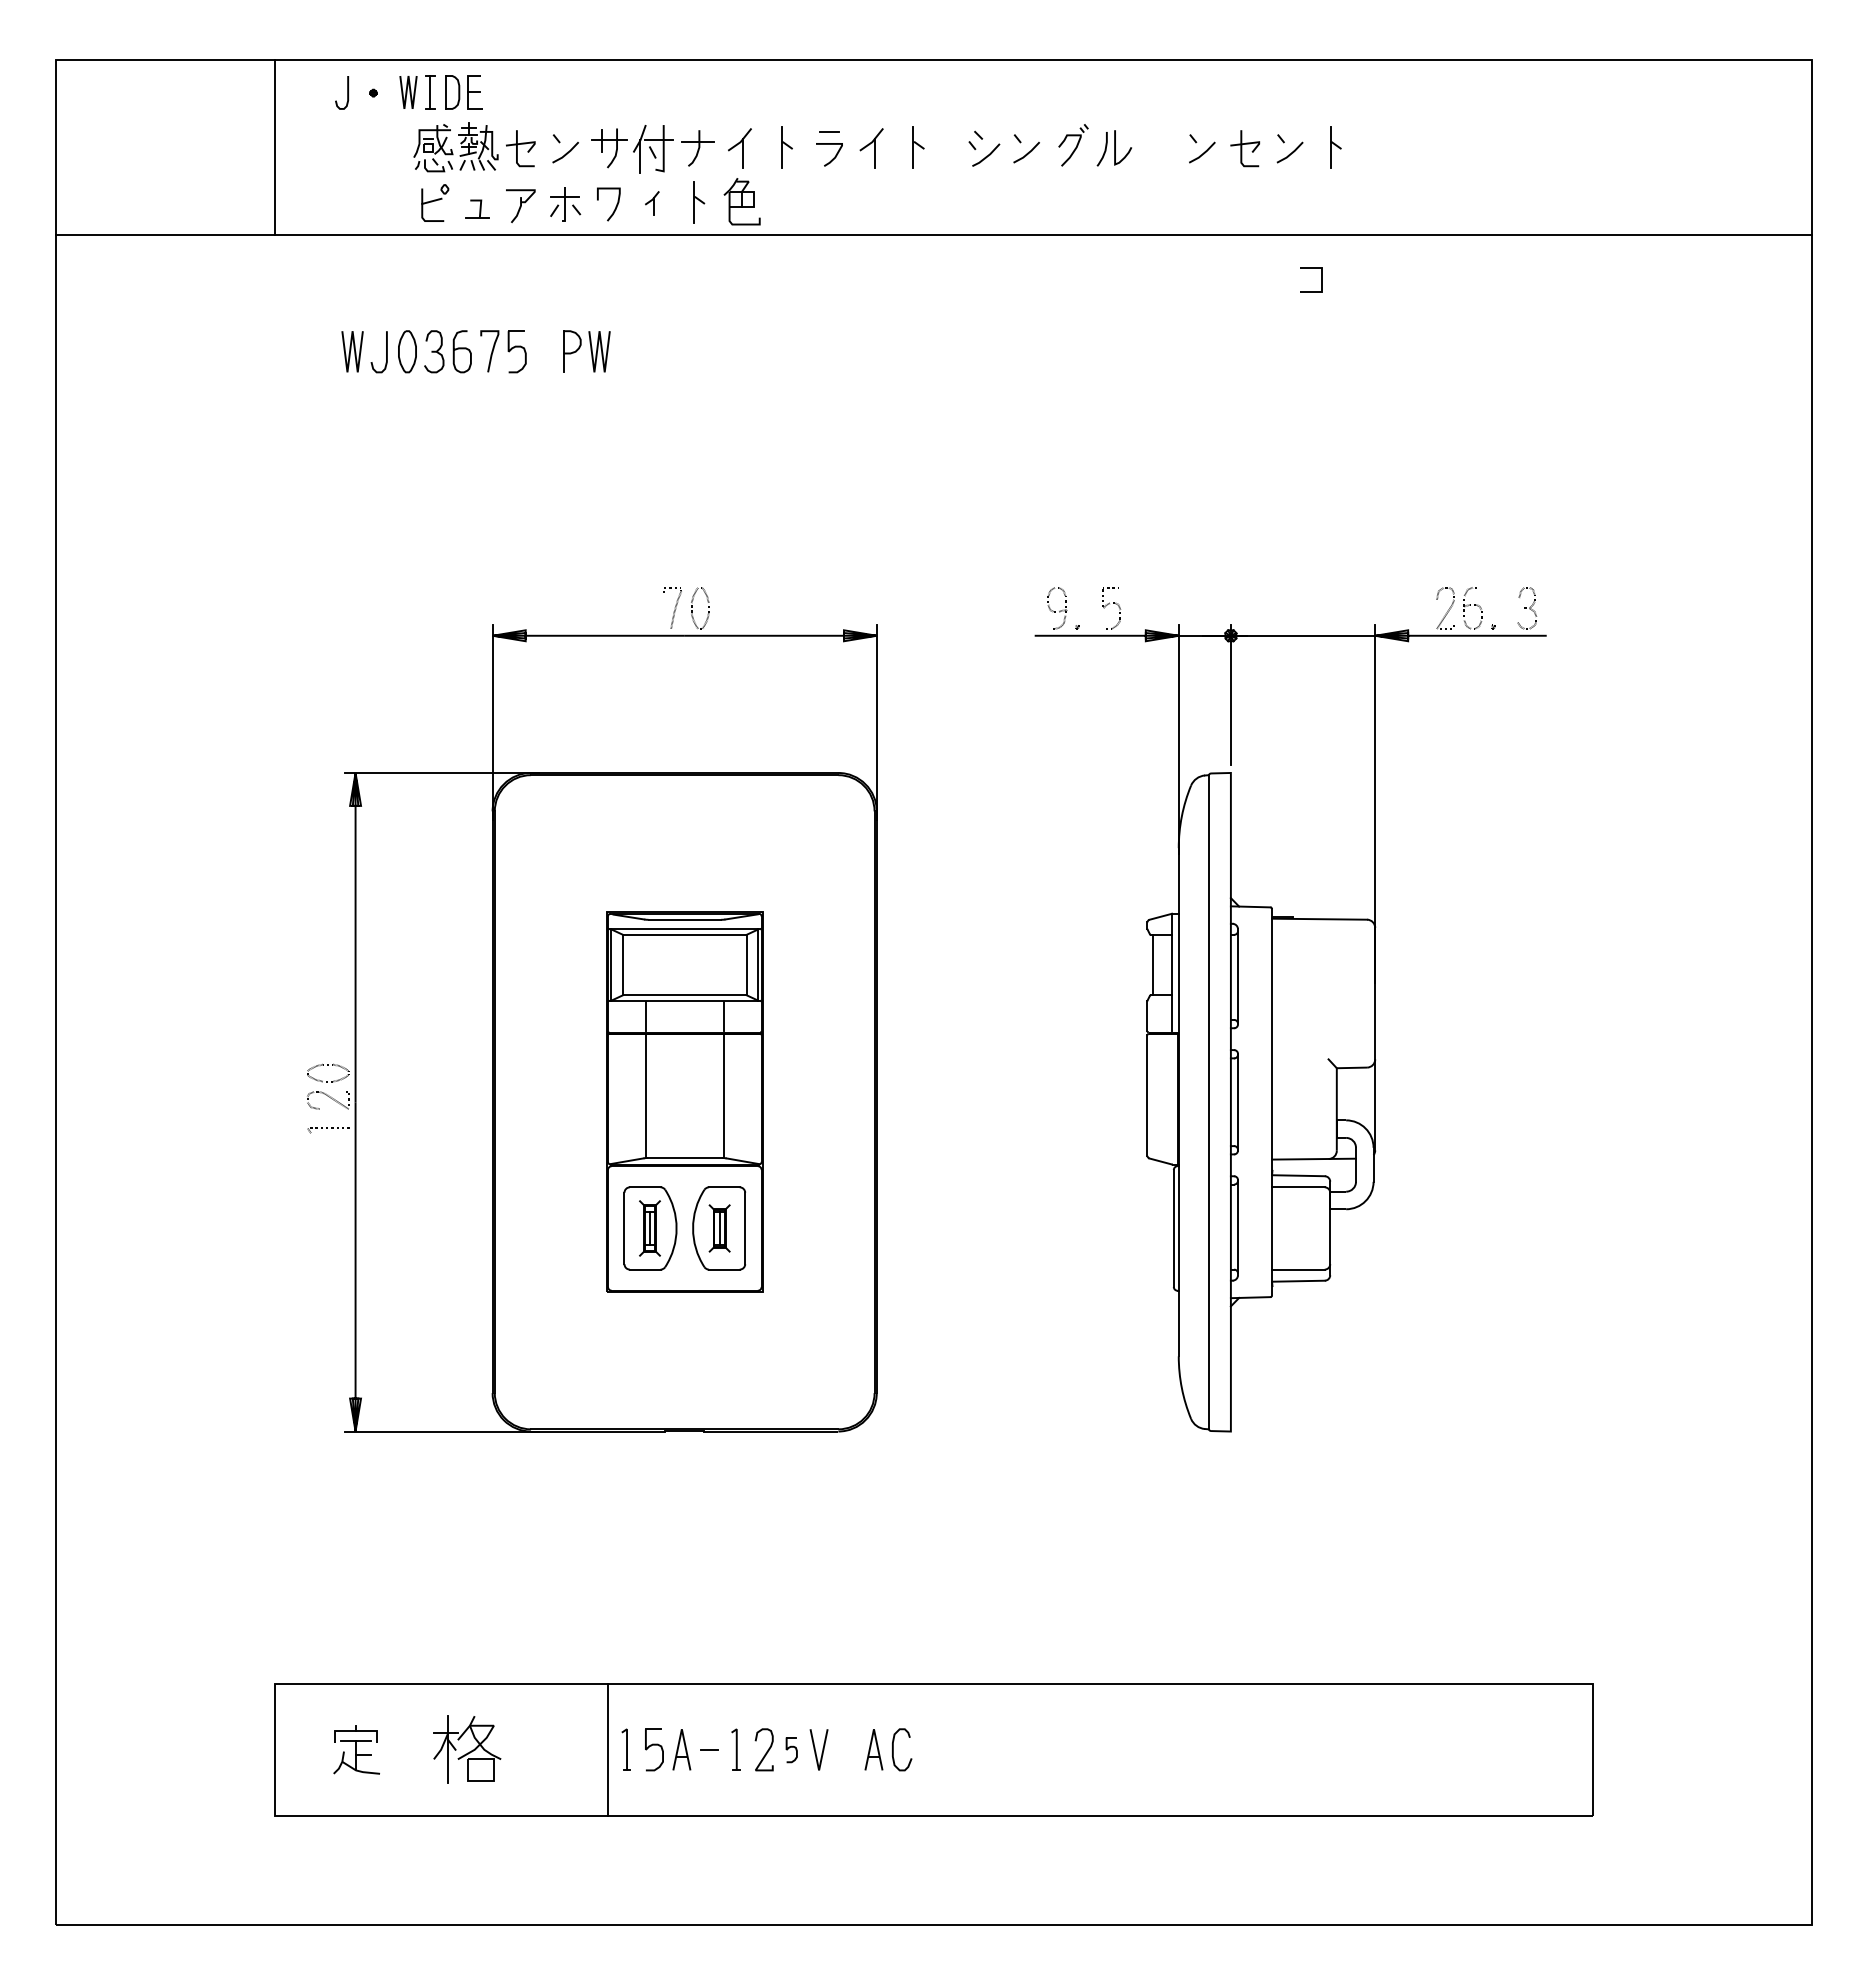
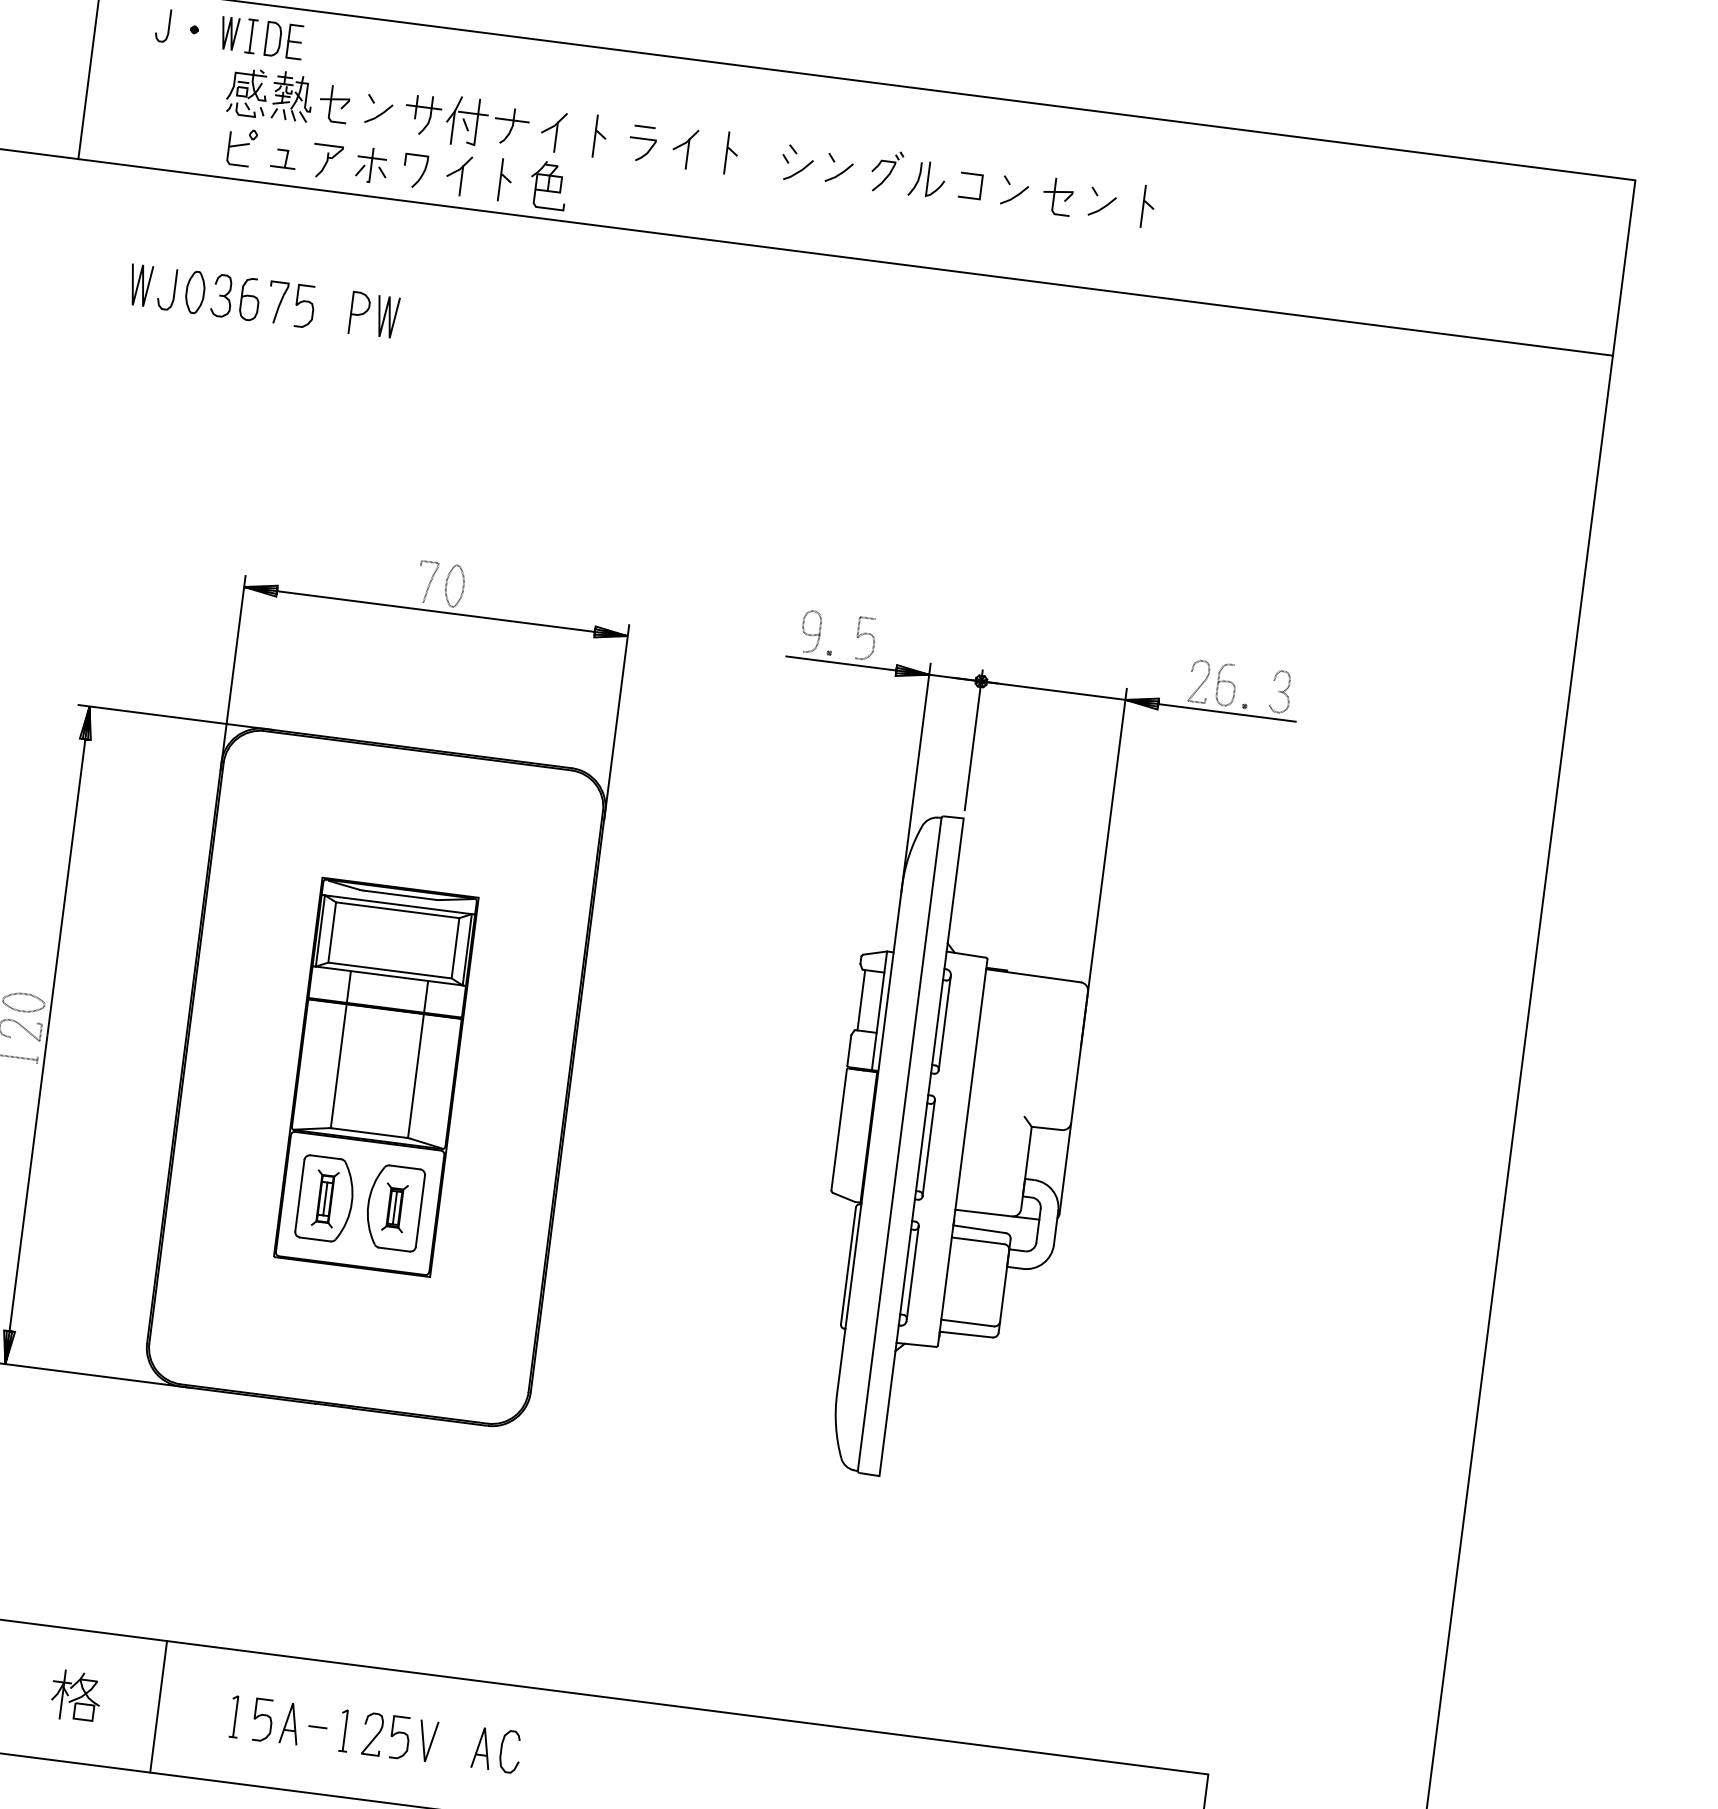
part: (652, 203) -> (458, 175), size x1.67
line: (1321, 279) -> (981, 186), moved
part: (467, 1749) -> (76, 1695), size x0.71
line: (607, 1749) -> (158, 1706), moved
part: (791, 1749) -> (400, 1737), size x1.67

